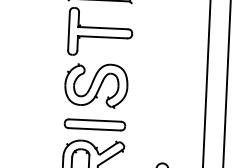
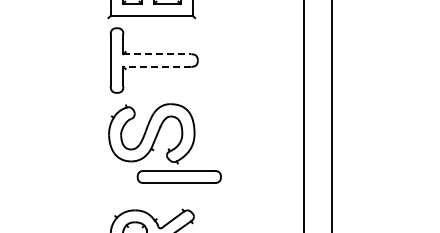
line: (103, 28) -> (157, 54), solid -> dashed
line: (102, 37) -> (157, 66), solid -> dashed
part: (94, 124) -> (178, 176), moved

